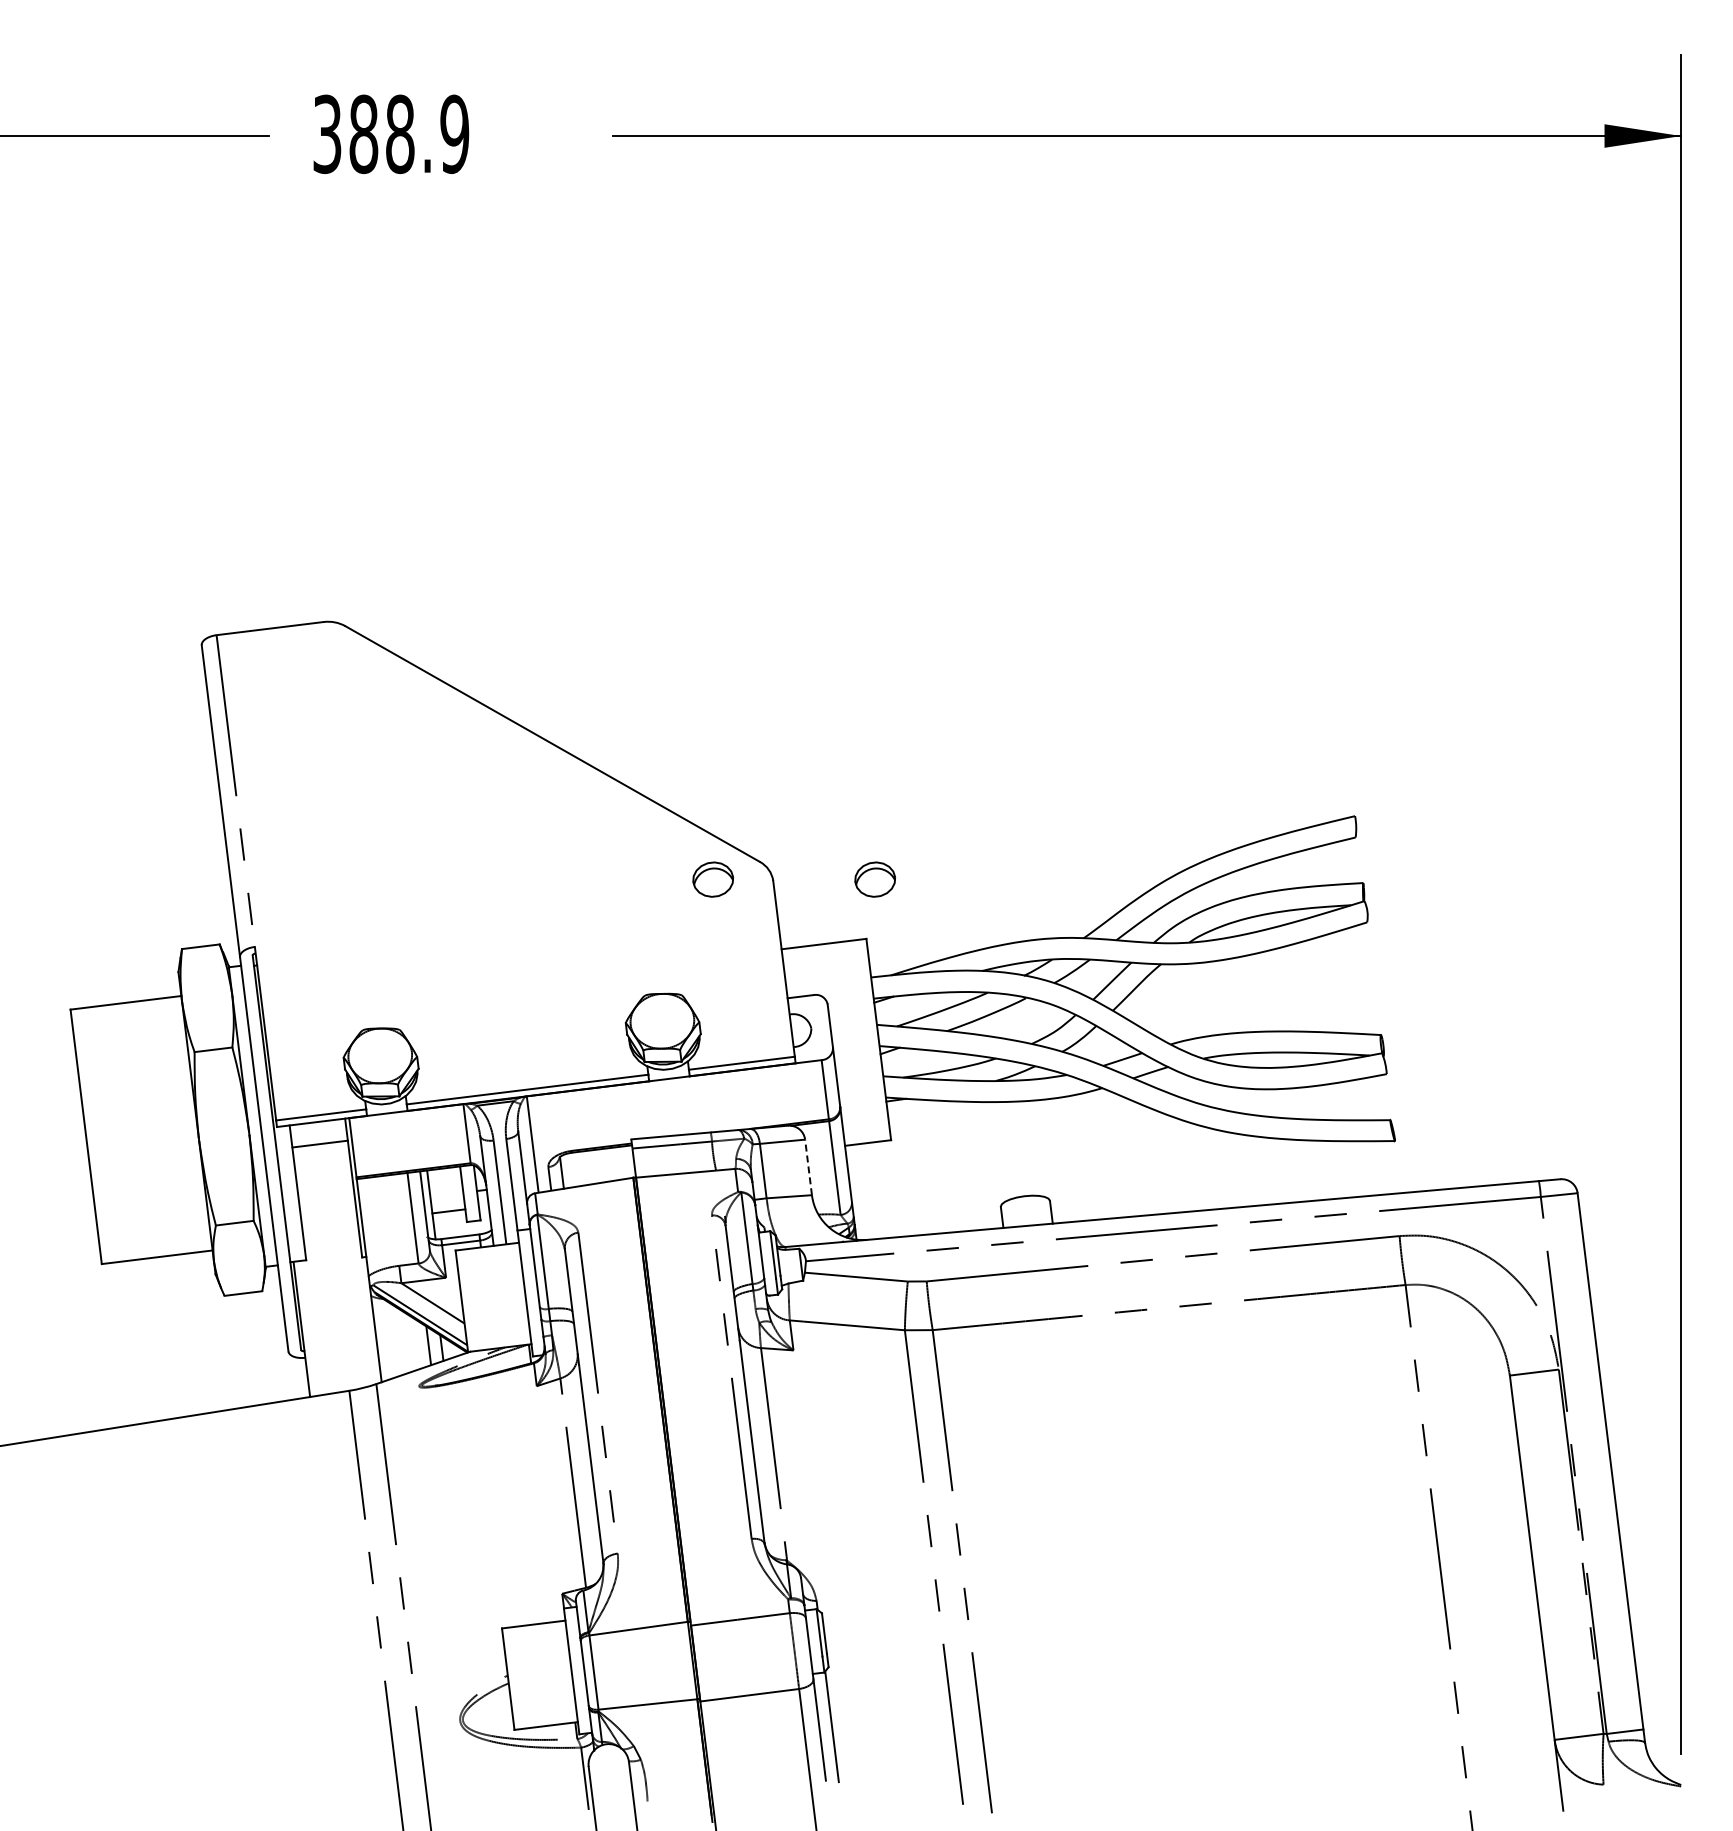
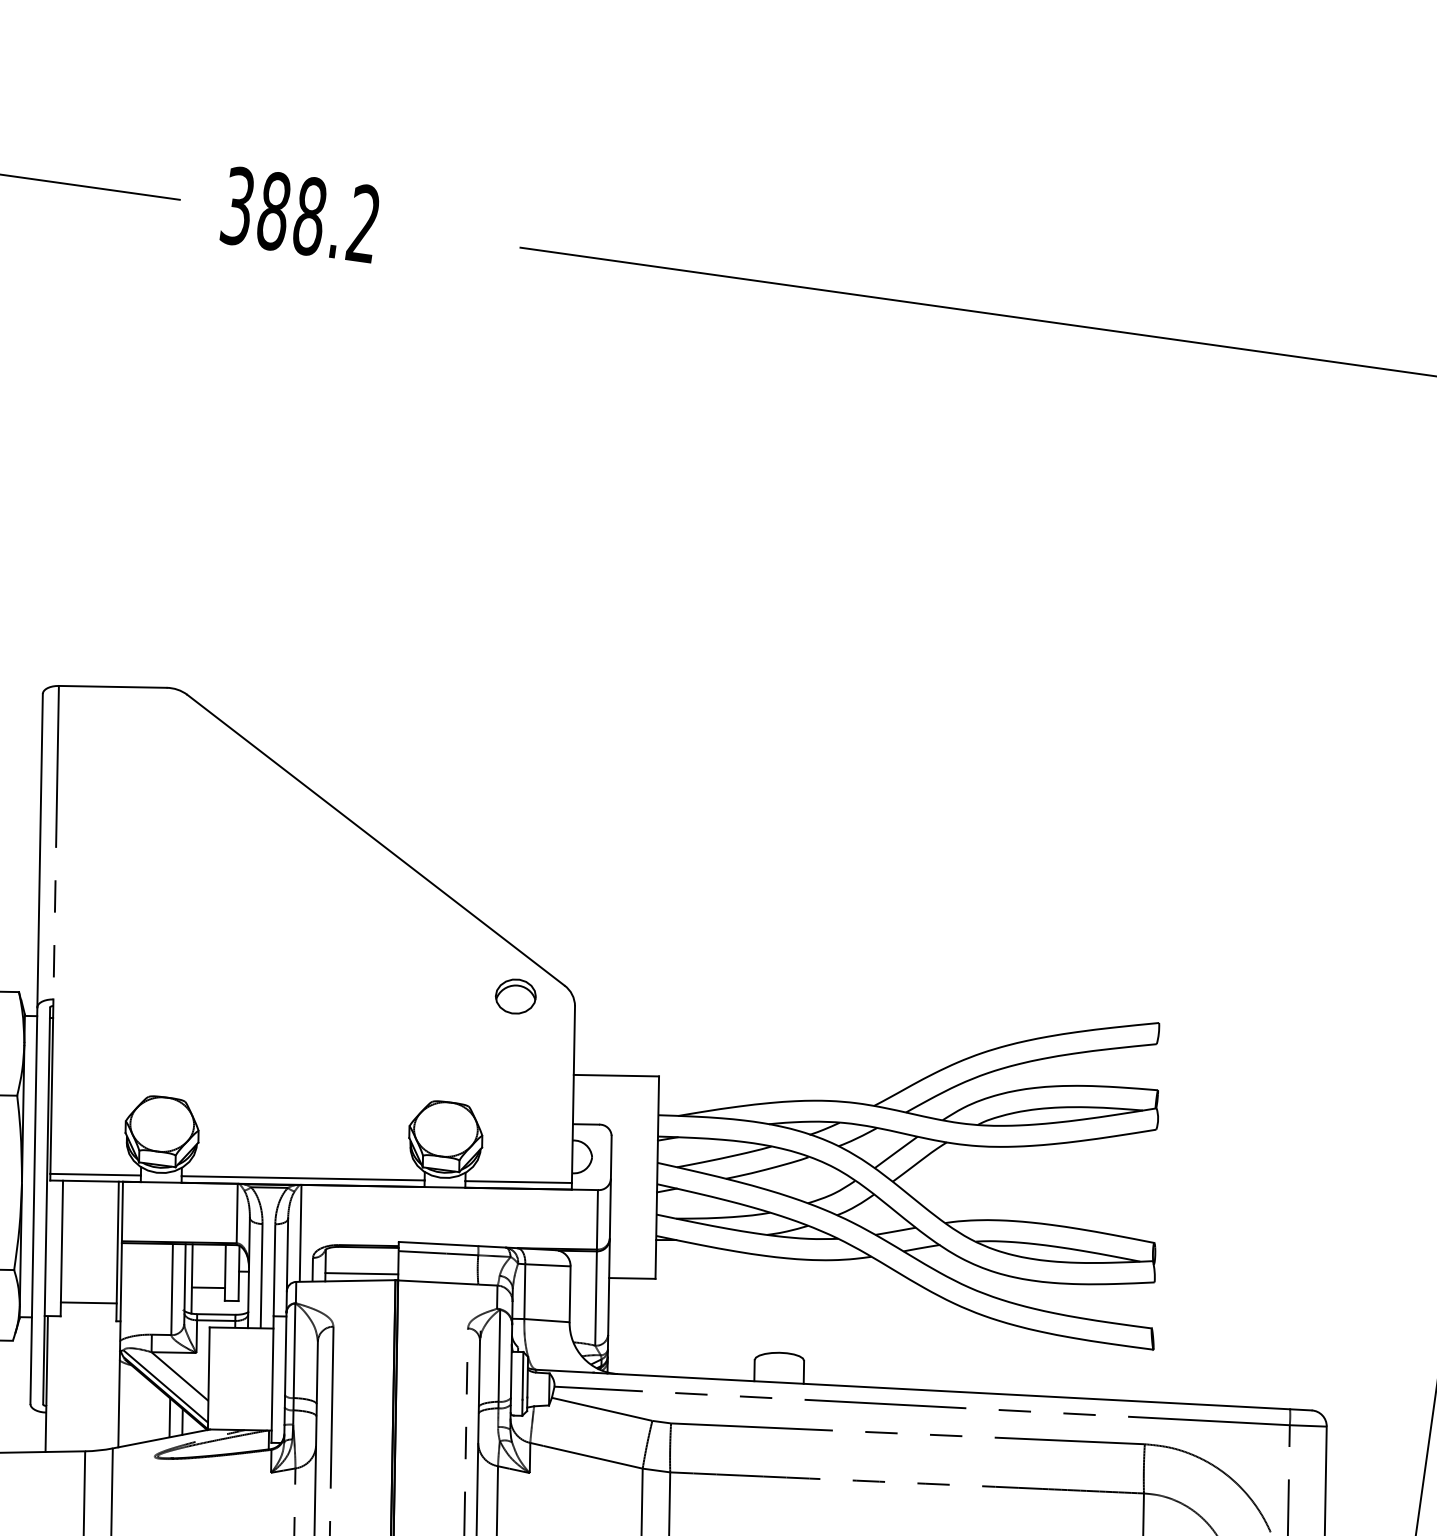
text: (454, 133) -> (363, 223), 388.9 -> 388.2
part: (874, 879) -> (675, 1018), removed
line: (320, 1143) -> (89, 1302), moved
line: (808, 1167) -> (570, 1294), dashed -> solid
line: (598, 1175) -> (361, 1273), added

